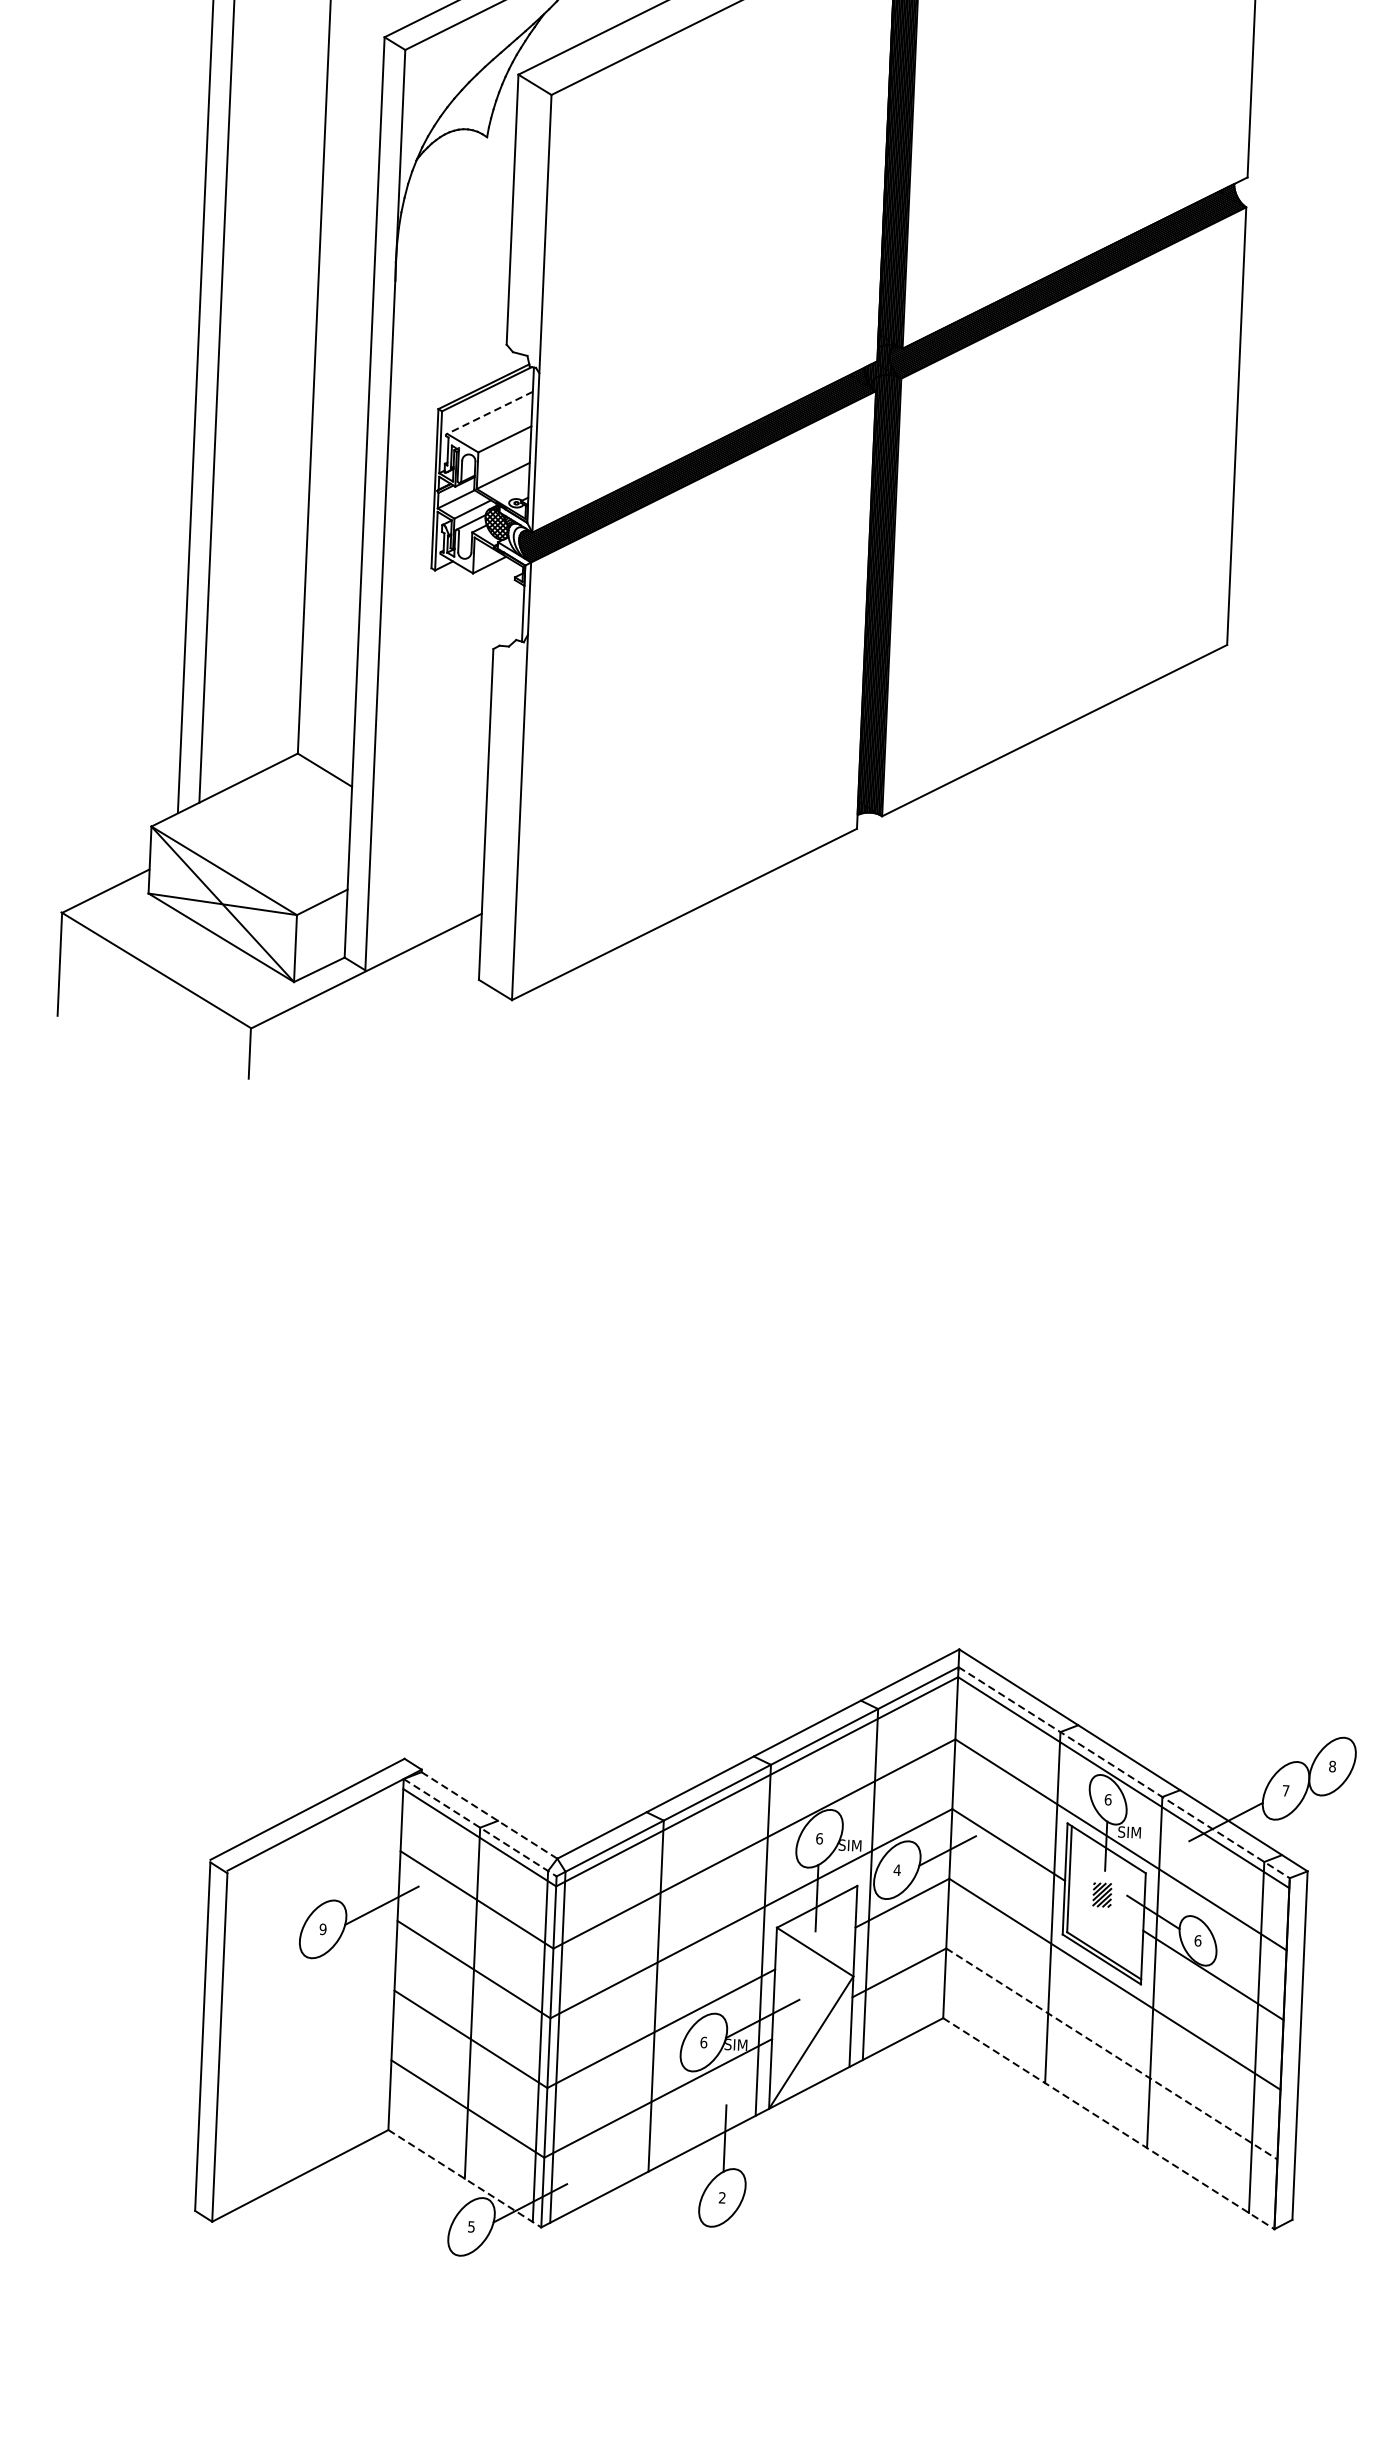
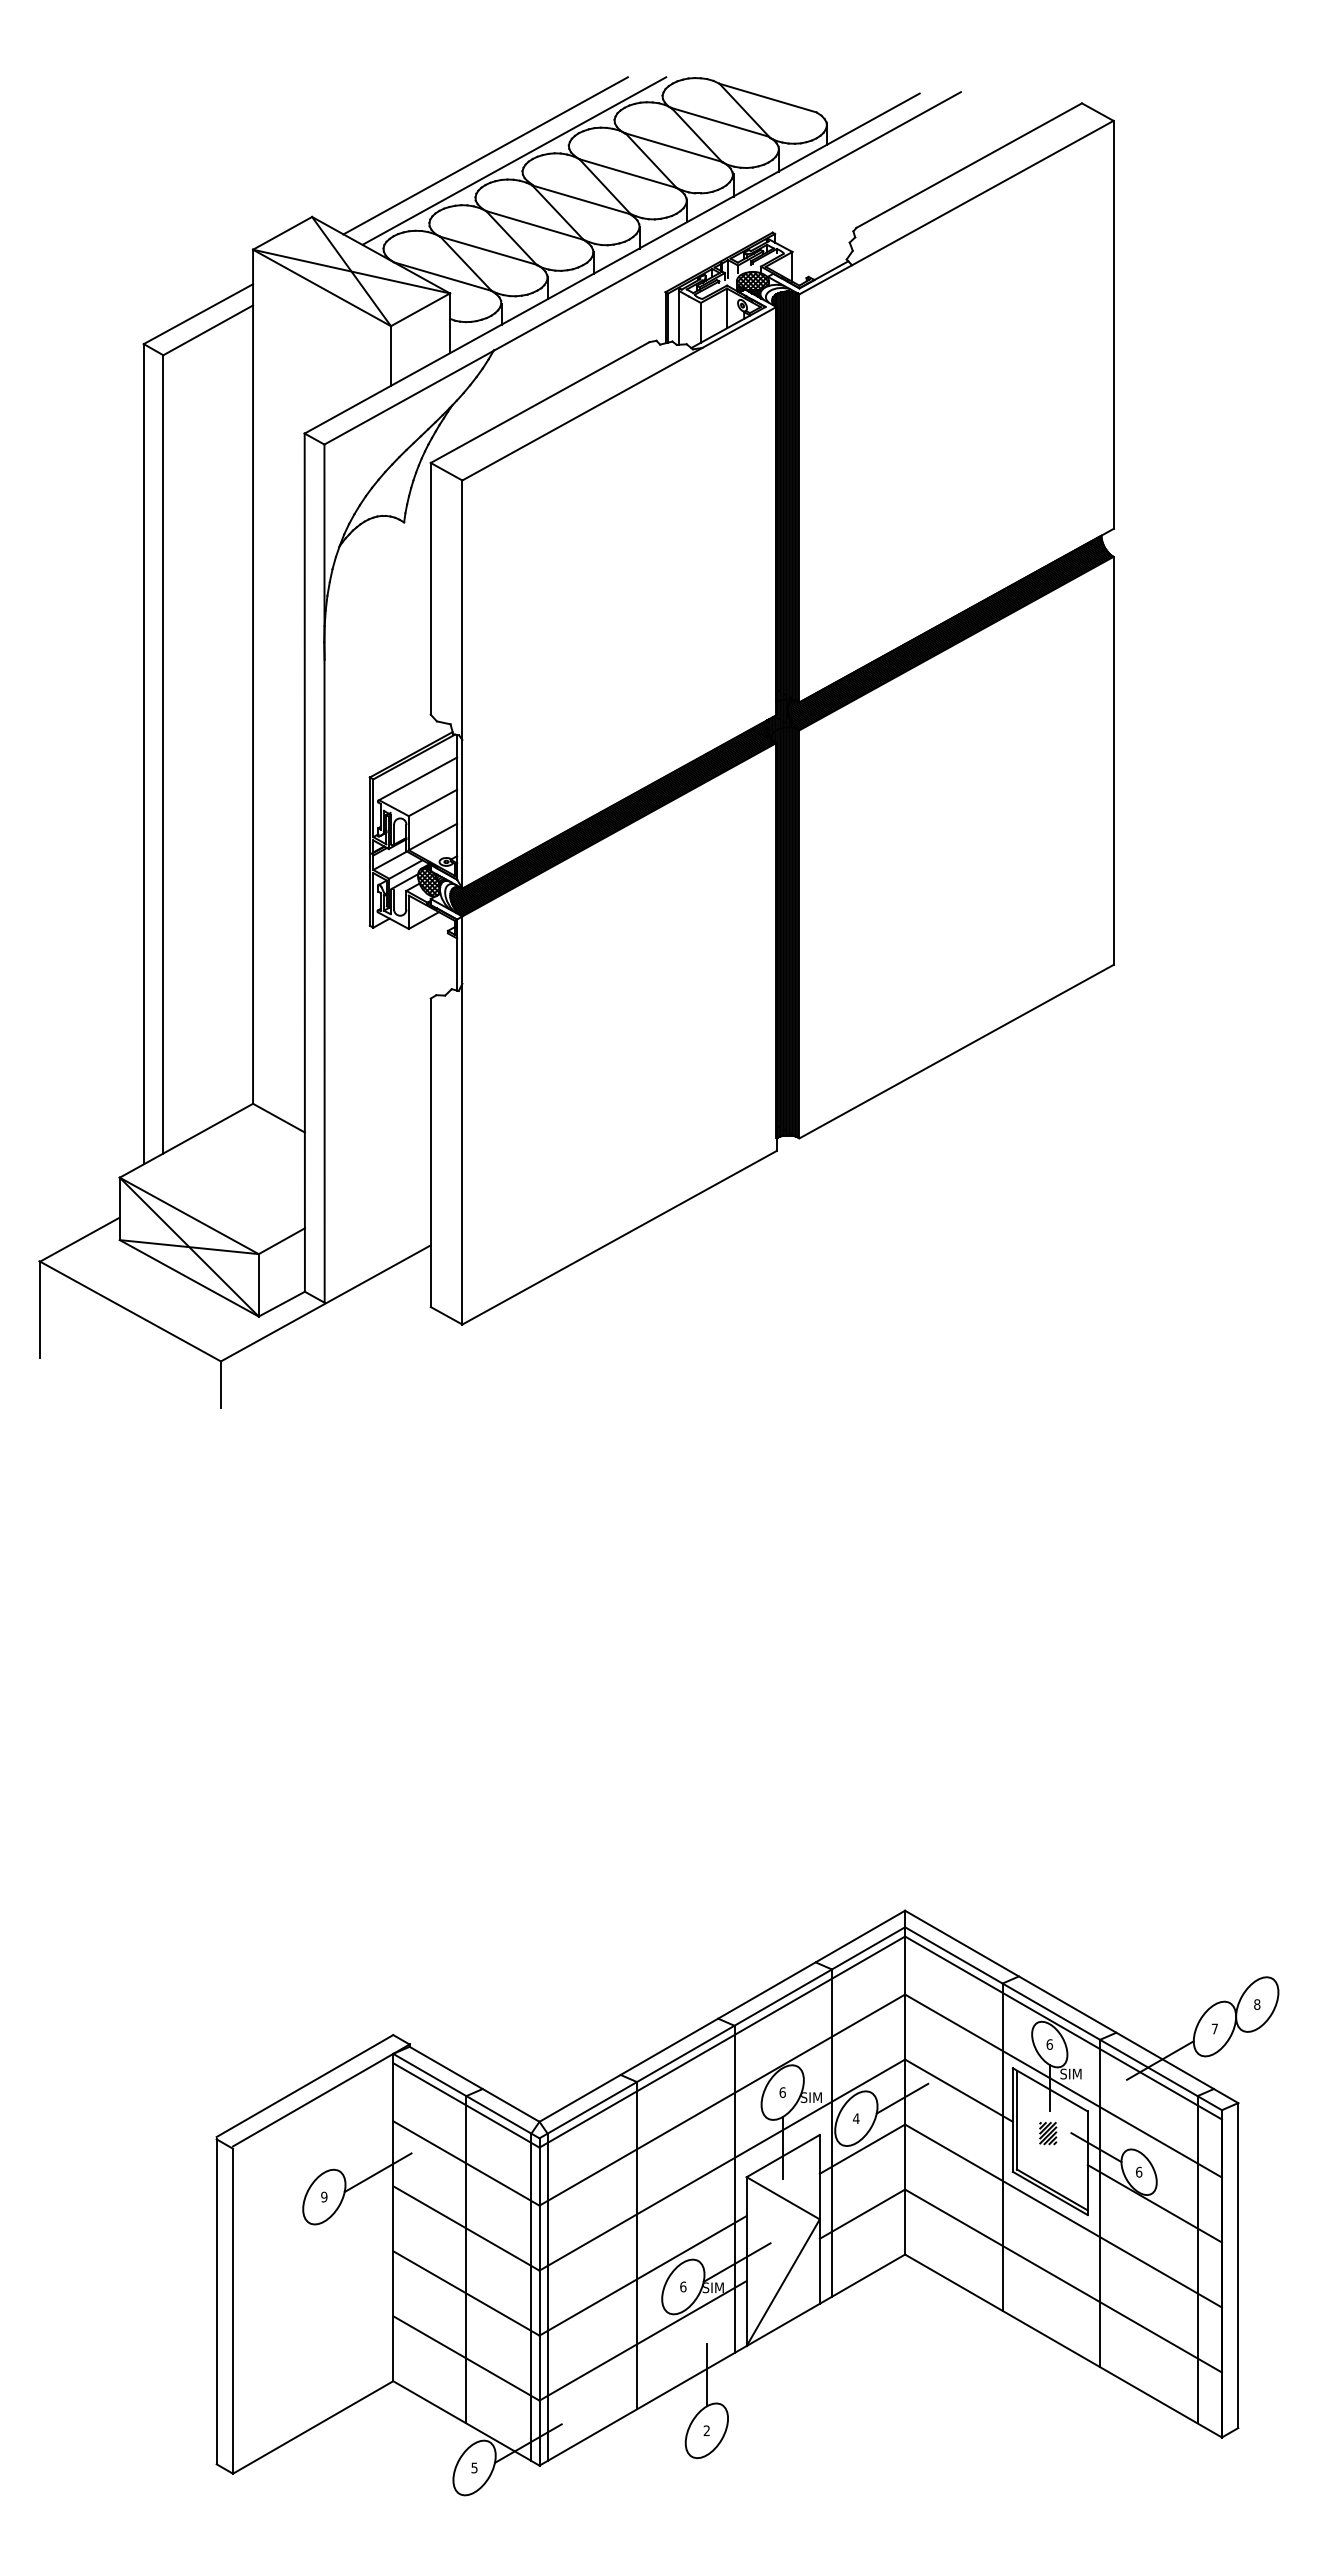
line: (489, 413) -> (417, 779), dashed -> solid
line: (1124, 1772) -> (1063, 2018), dashed -> solid
line: (489, 1815) -> (474, 2084), dashed -> solid
line: (480, 1828) -> (466, 2096), dashed -> solid
line: (1111, 2054) -> (1063, 2281), dashed -> solid
line: (1108, 2124) -> (1063, 2346), dashed -> solid
line: (464, 2178) -> (466, 2423), dashed -> solid

